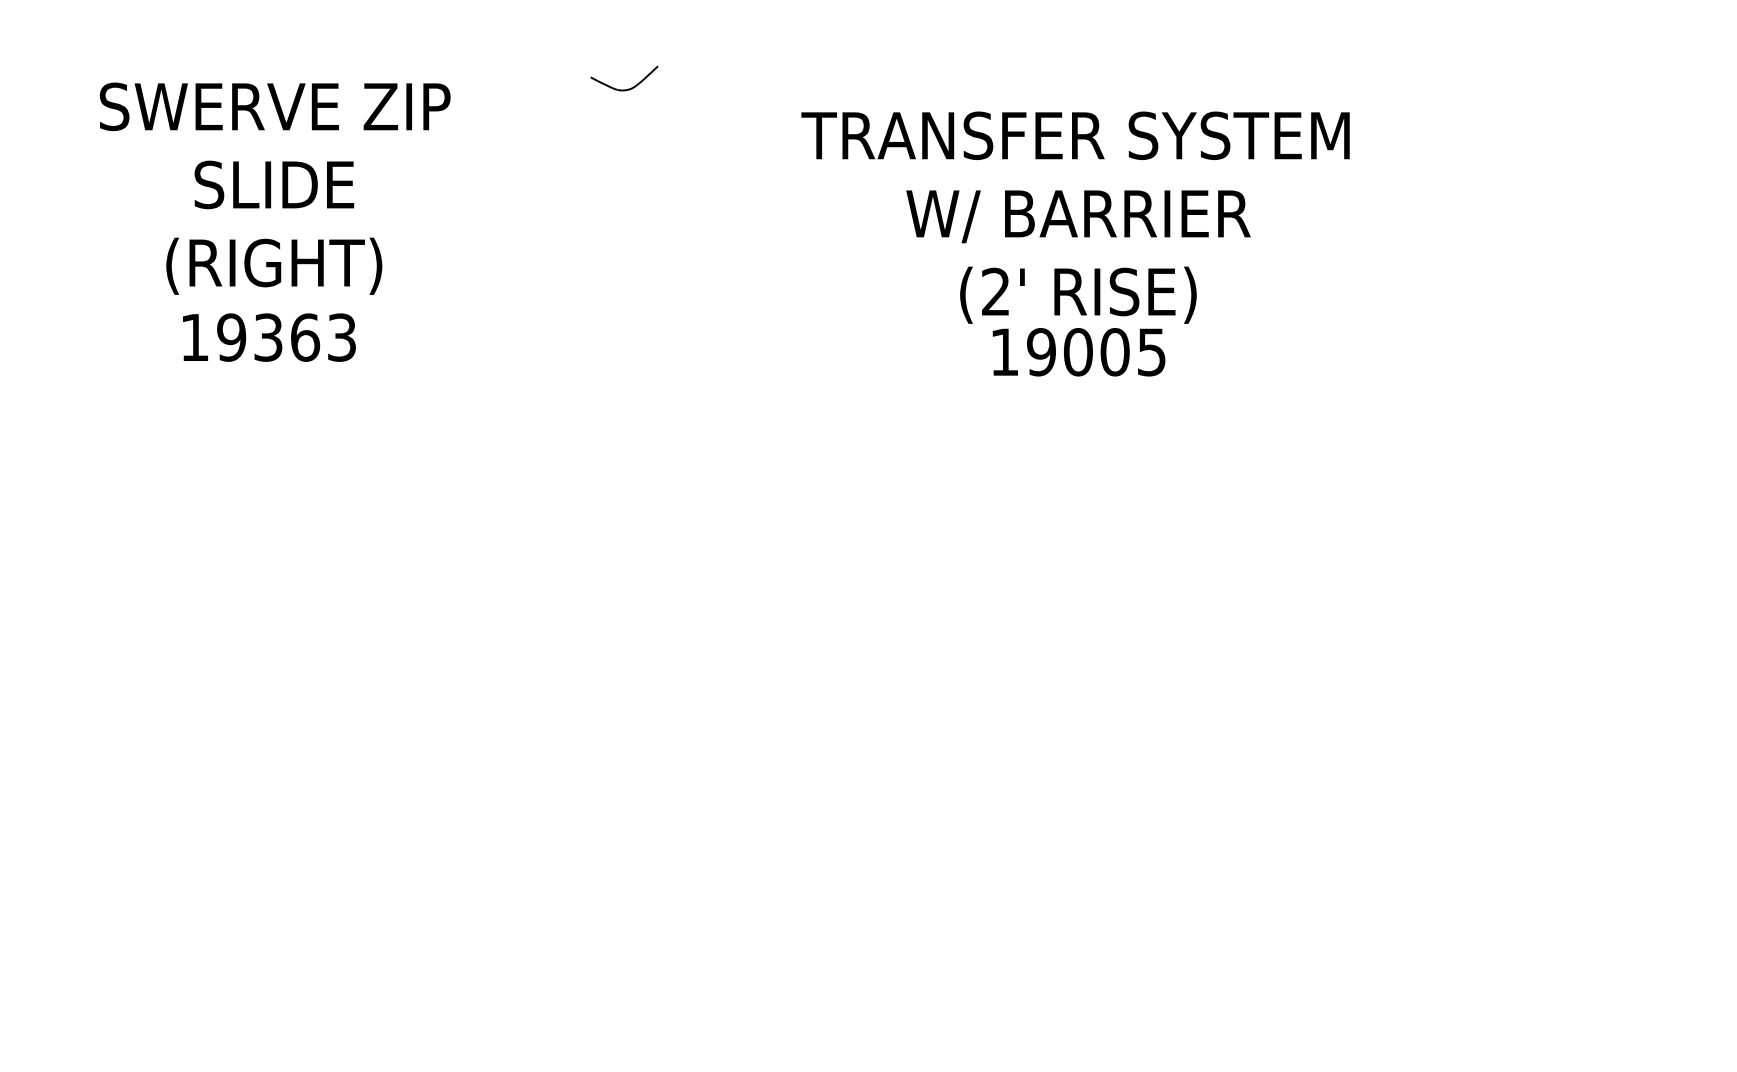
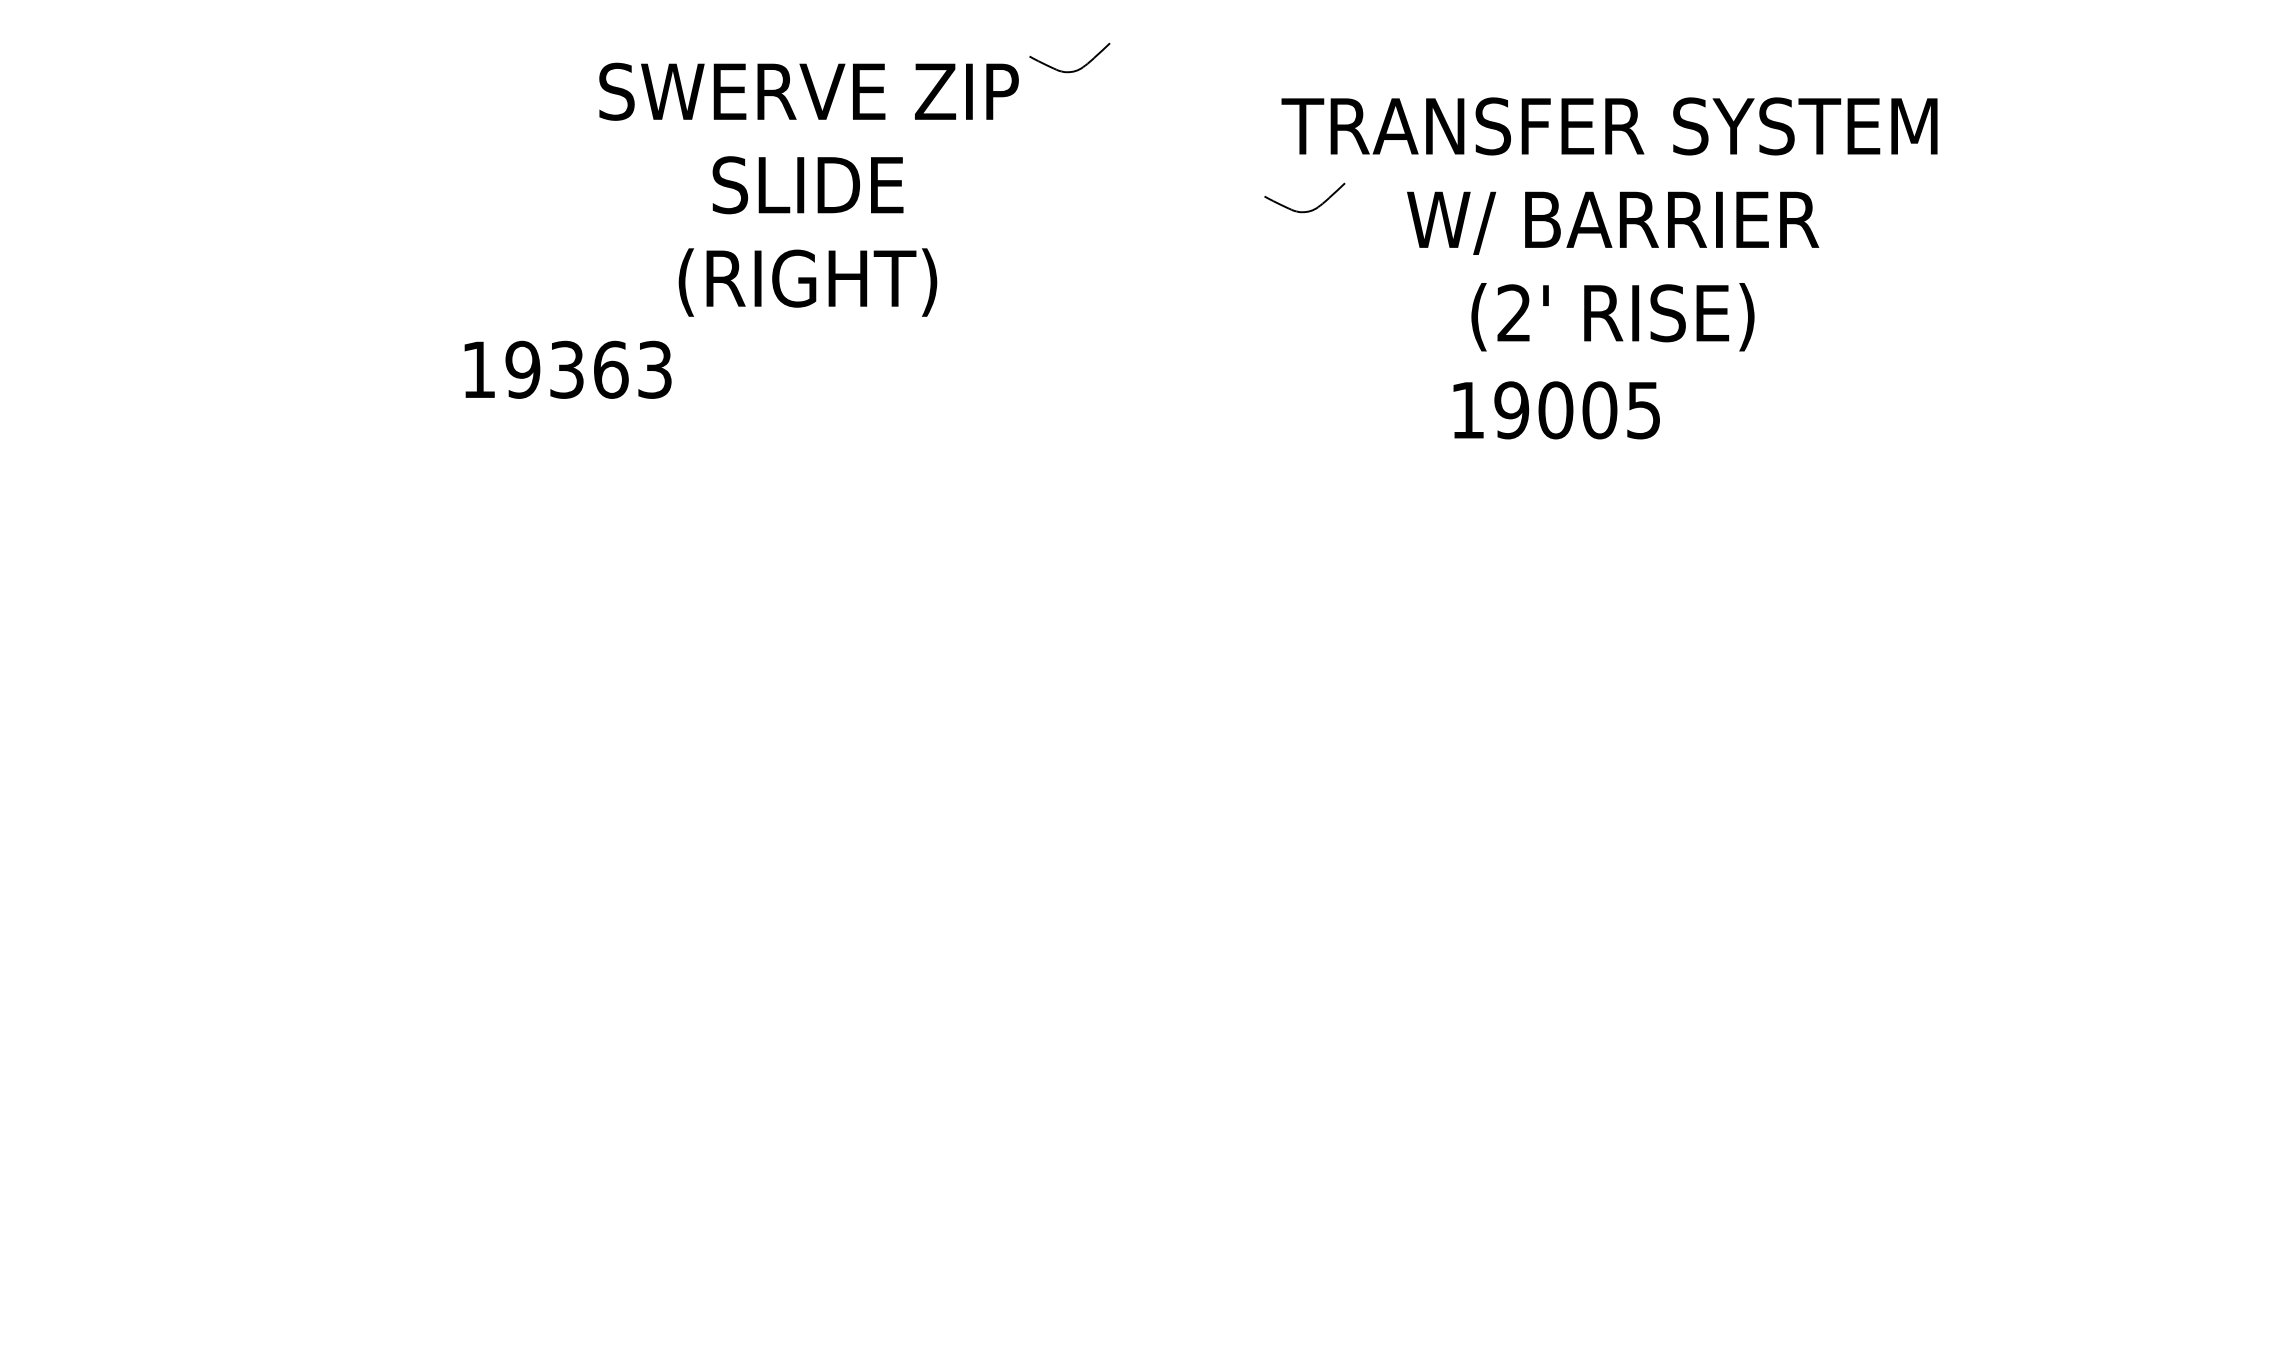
text: (274, 188) -> (808, 189), moved
part: (823, 206) -> (1307, 210), added
text: (268, 337) -> (567, 369), moved
text: (1078, 352) -> (1556, 410), moved

